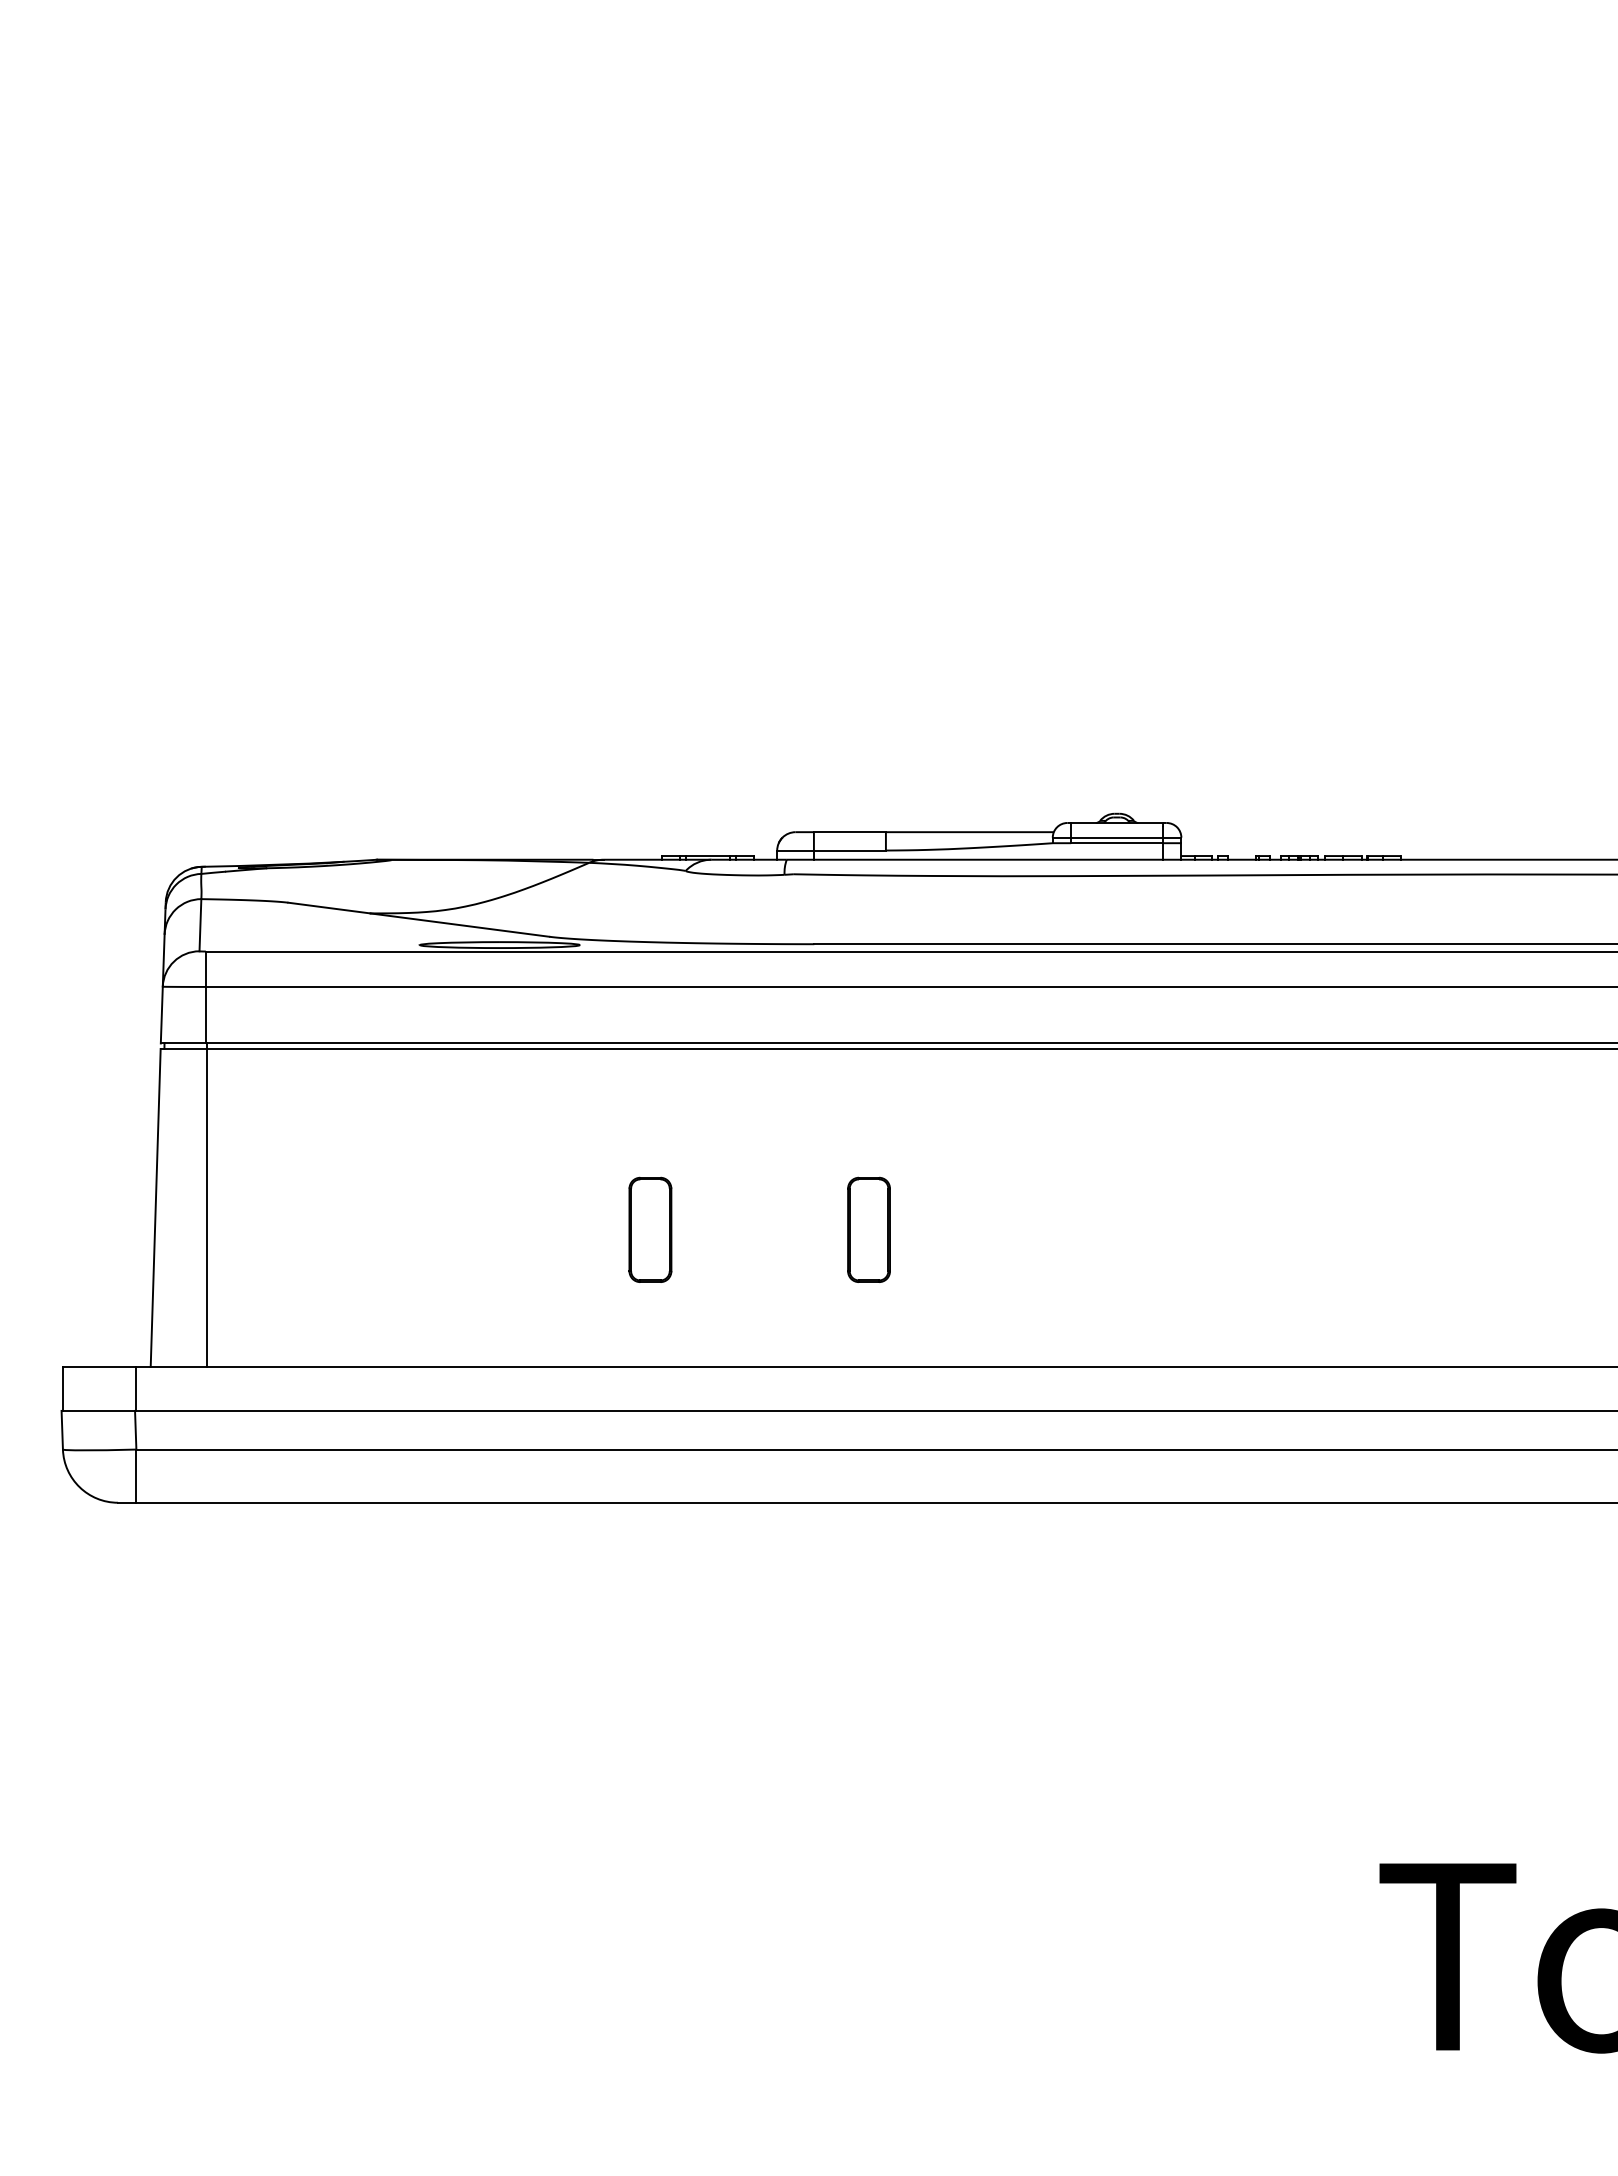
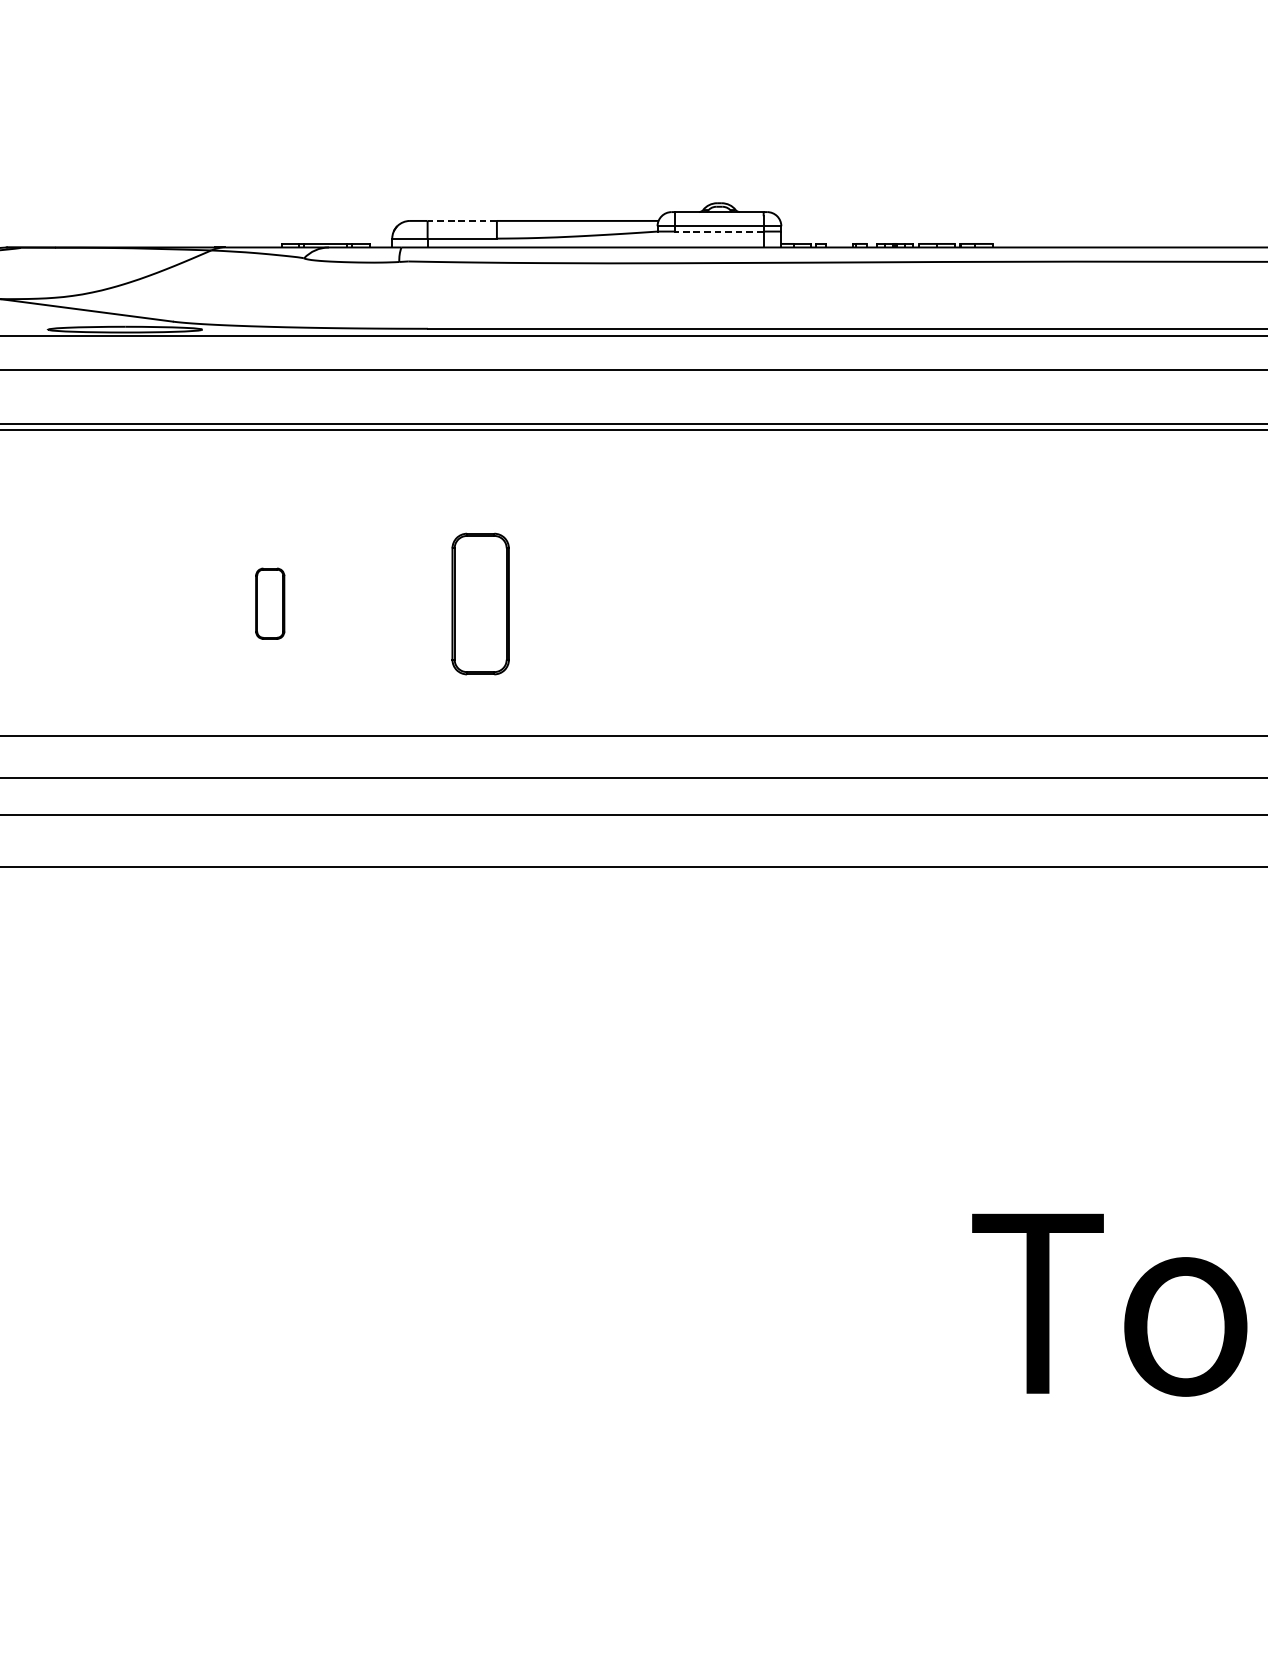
line: (849, 832) -> (461, 221), solid -> dashed
line: (1117, 843) -> (719, 231), solid -> dashed
part: (650, 1229) -> (270, 603), size x0.7
part: (868, 1229) -> (480, 603), size x1.4

